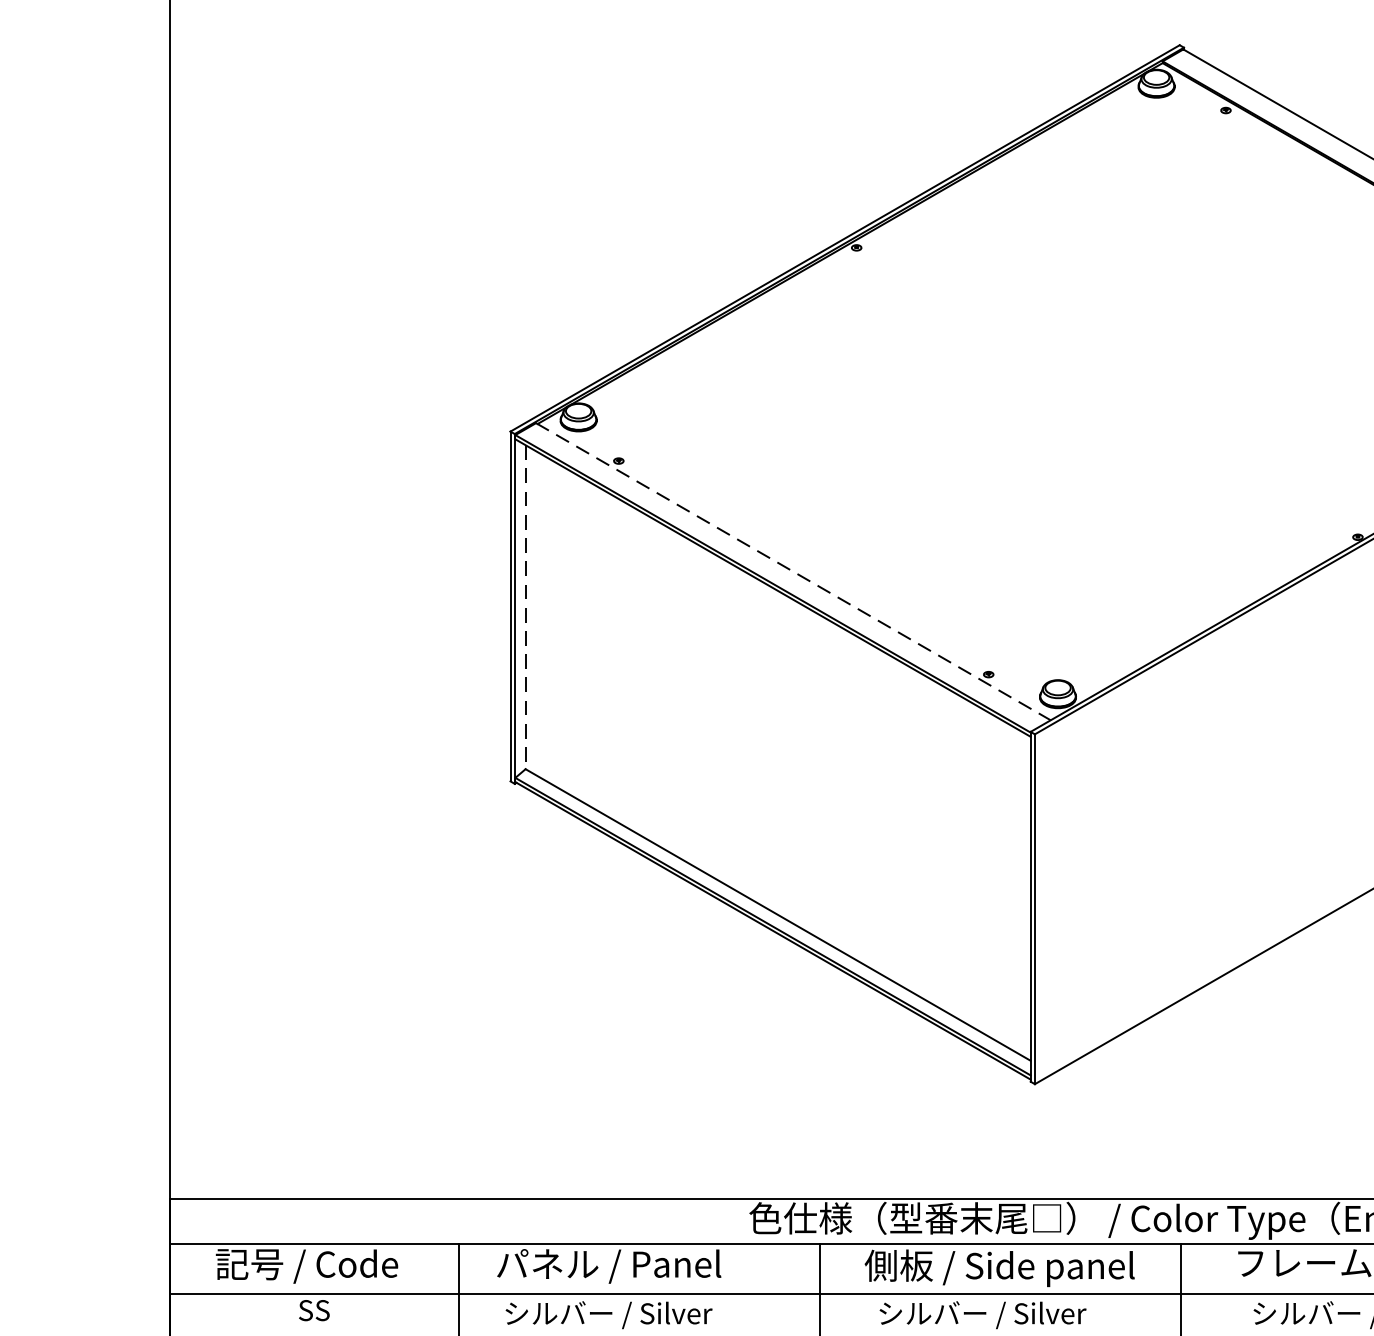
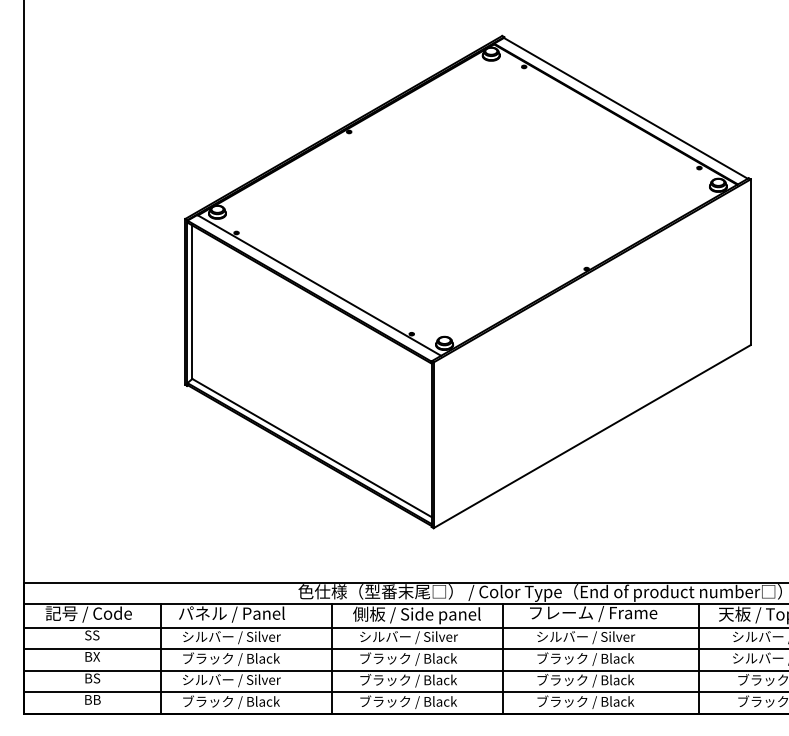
line: (793, 571) -> (319, 285), dashed -> solid
line: (525, 607) -> (192, 302), dashed -> solid

